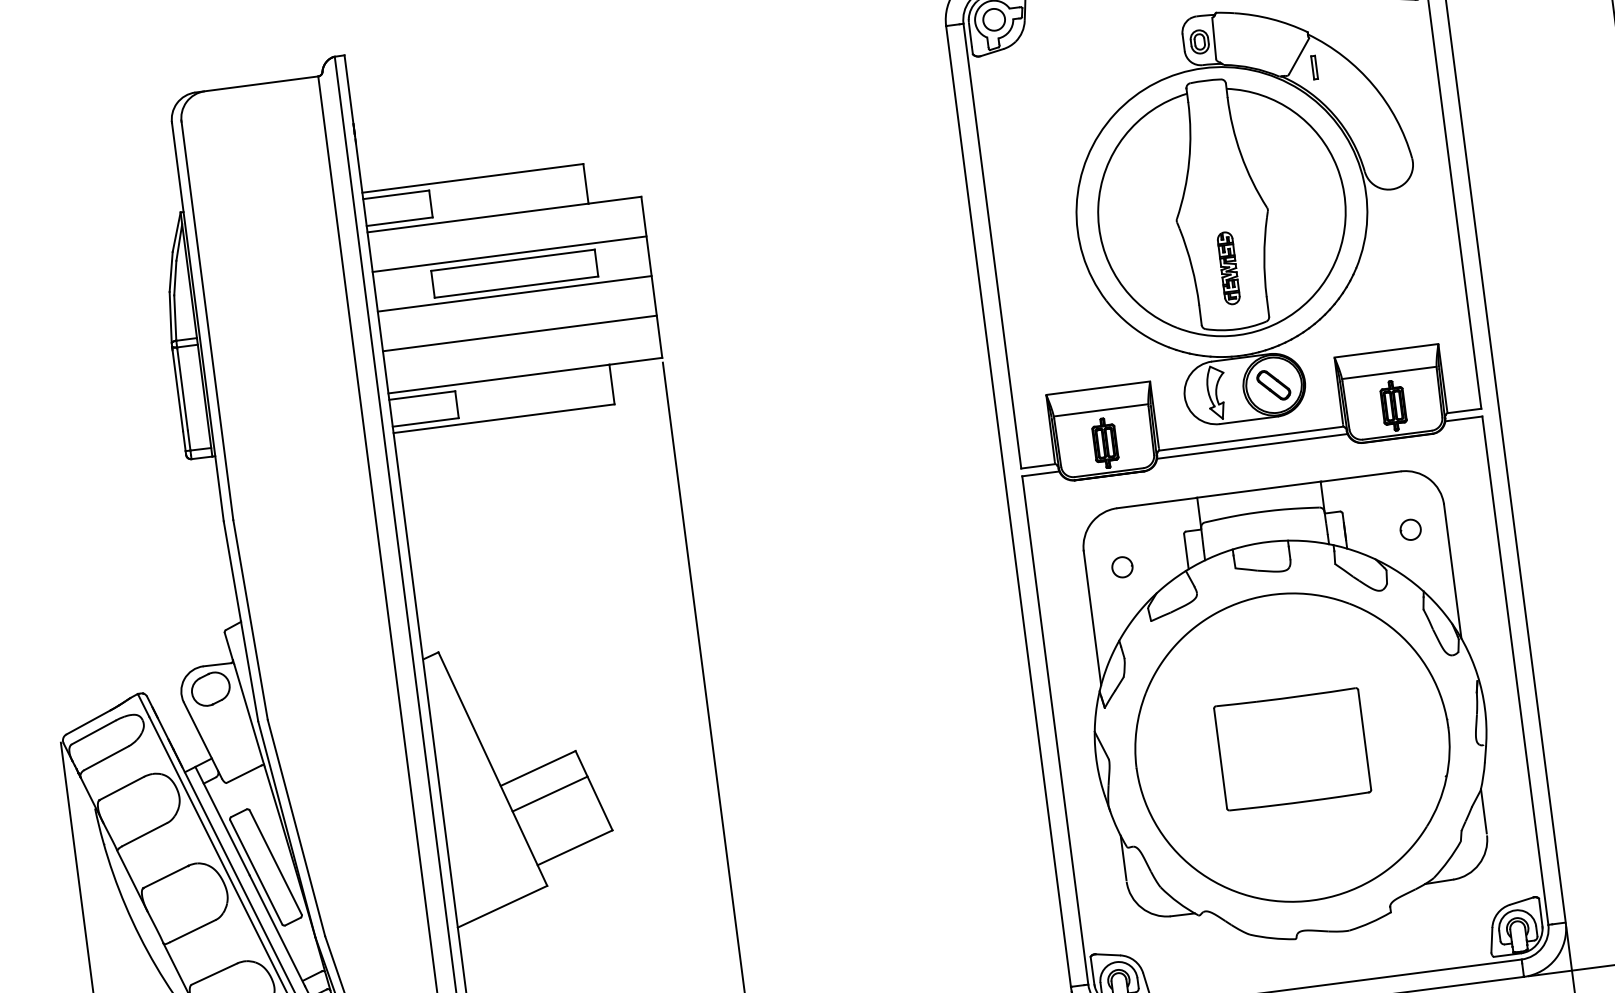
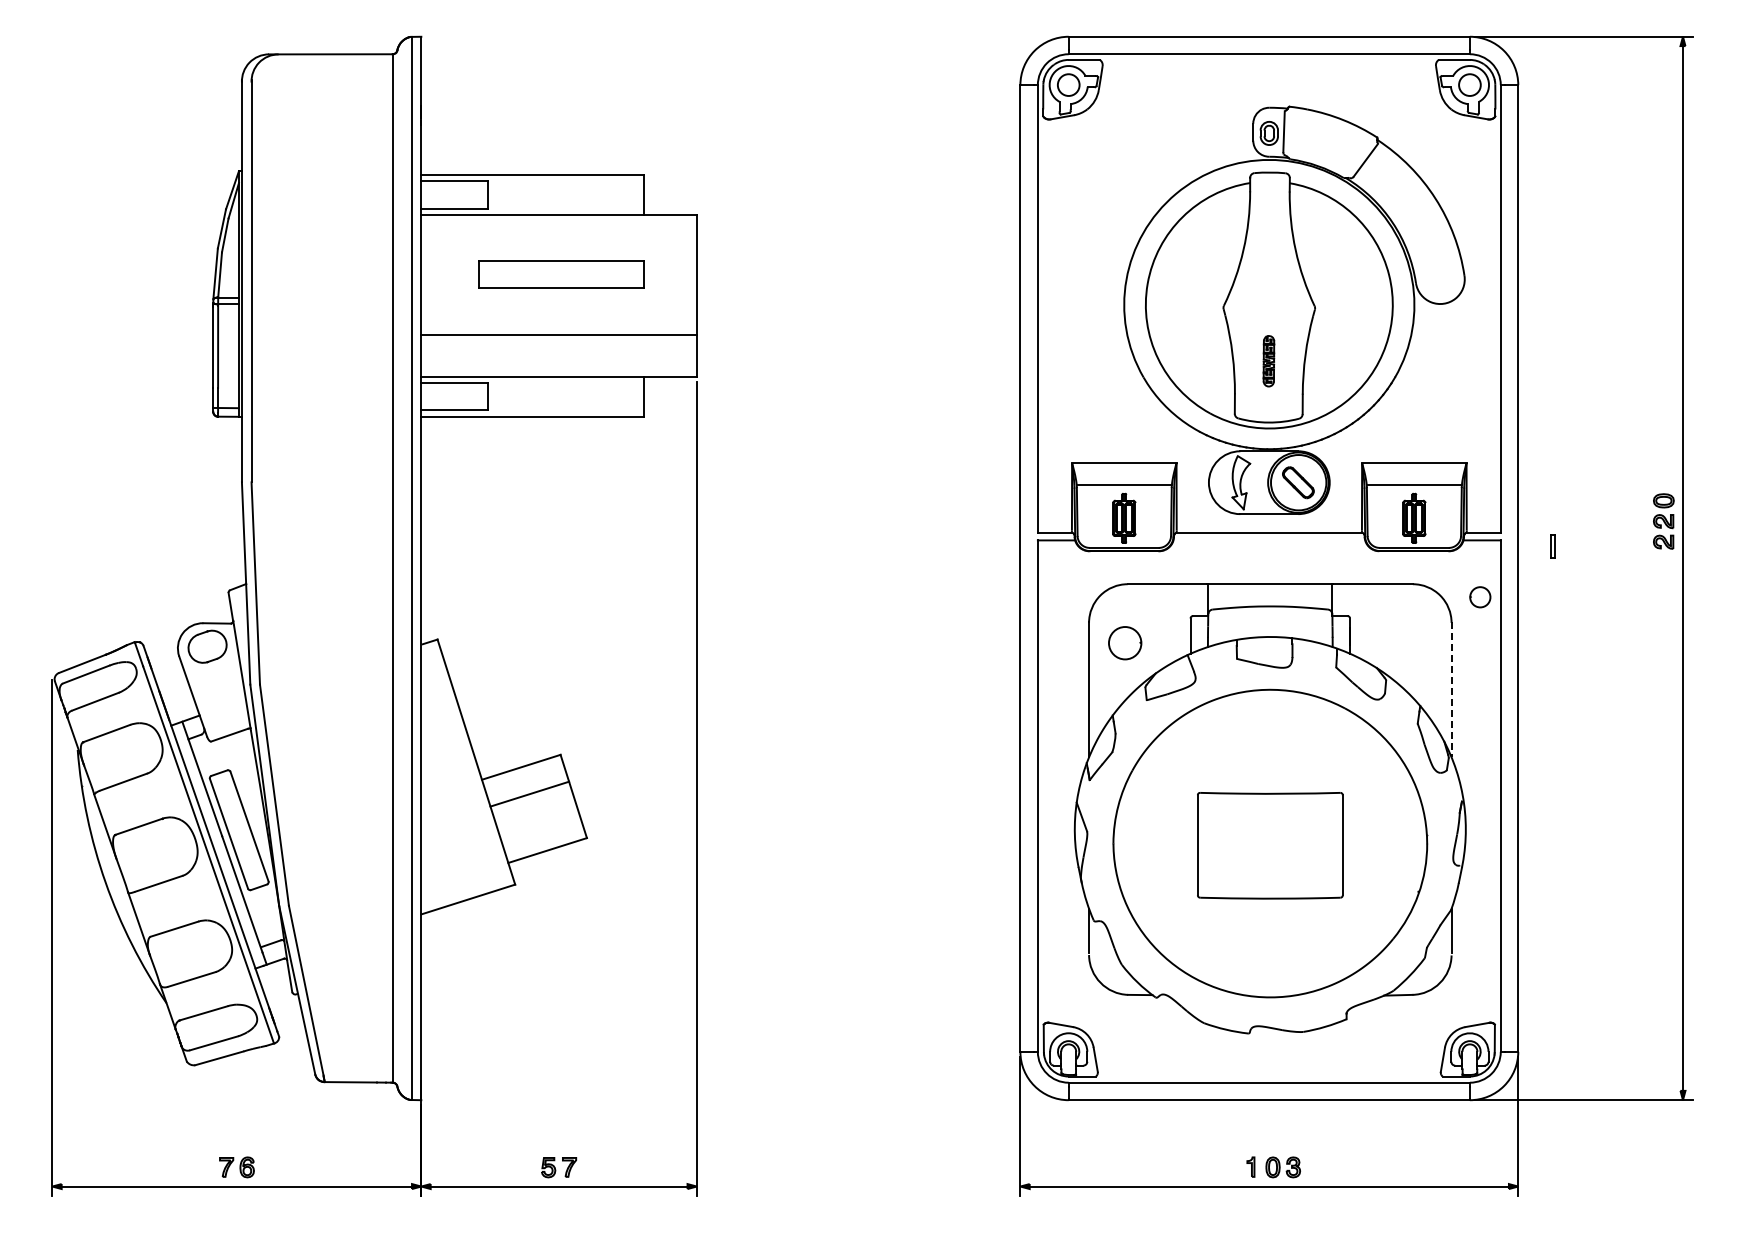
part: (1314, 67) -> (1552, 546), moved
line: (508, 254) -> (558, 254), removed
part: (1228, 268) -> (1268, 361), size x0.7
line: (514, 293) -> (558, 294), removed
line: (1252, 446) -> (1269, 540), removed
circle: (1410, 530) -> (1480, 597), moved
circle: (1122, 567) -> (1125, 643), size x1.6
line: (1452, 571) -> (1451, 689), solid -> dashed

